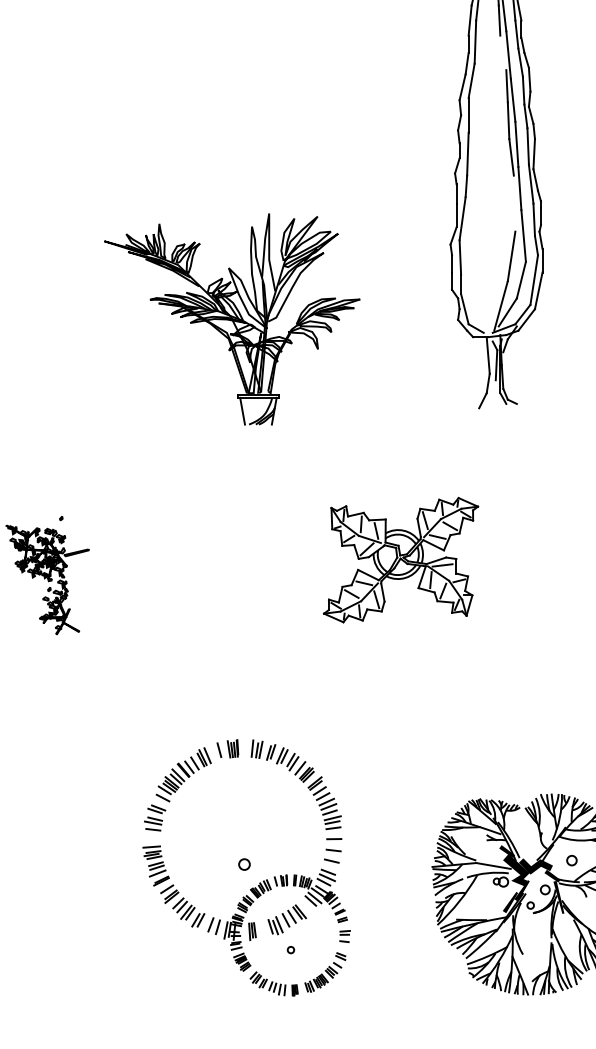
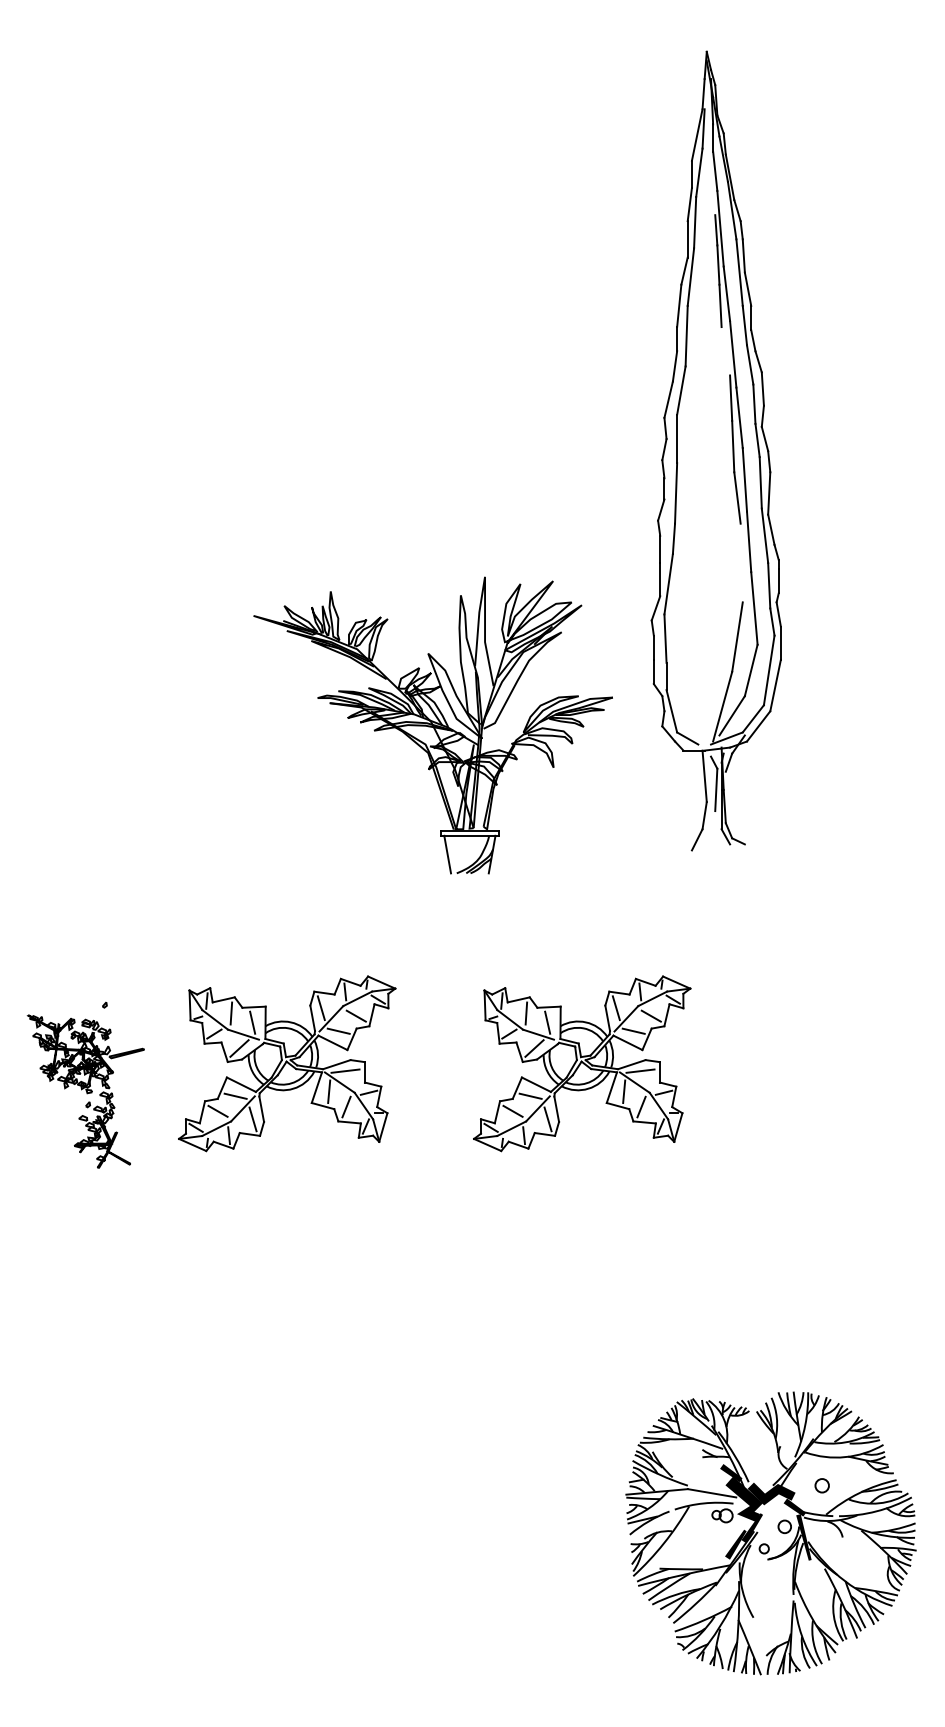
part: (231, 319) -> (432, 725), moved
part: (191, 559) -> (287, 1063), added
part: (246, 867) -> (365, 1495), removed

